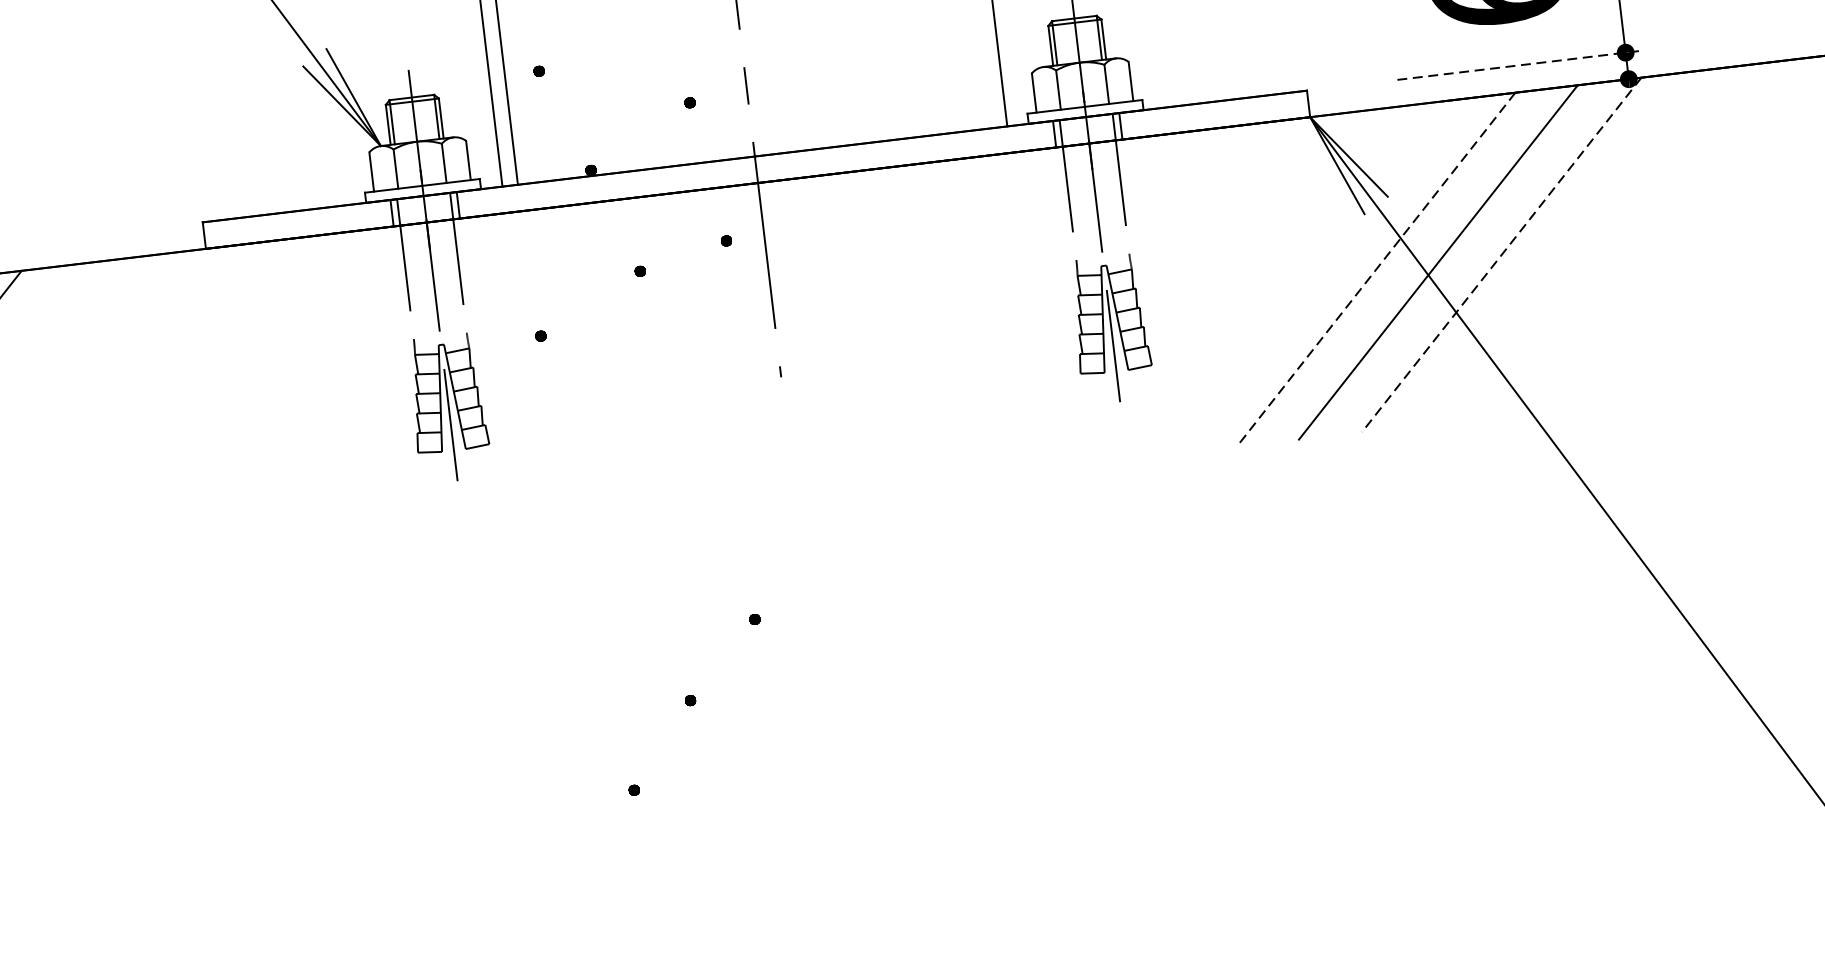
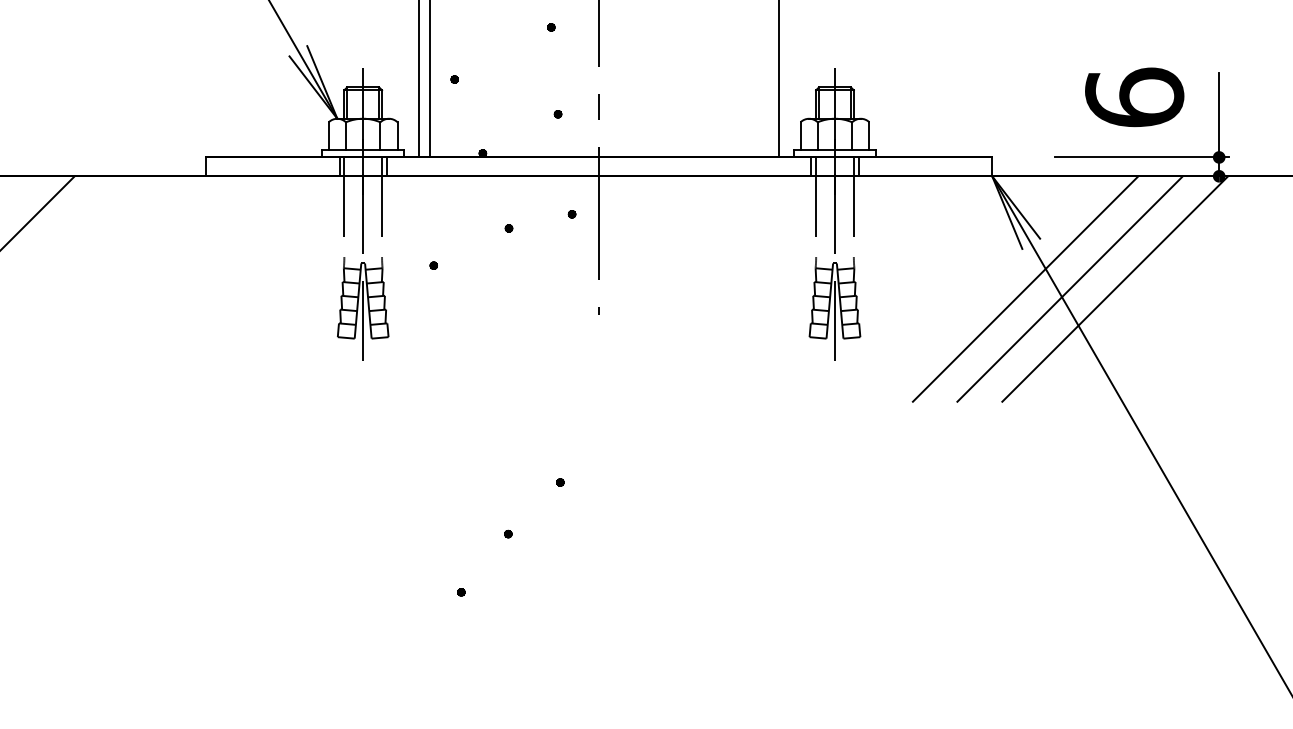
line: (1516, 65) -> (1141, 157), dashed -> solid
line: (1502, 255) -> (1115, 289), dashed -> solid
line: (1375, 270) -> (1025, 289), dashed -> solid

